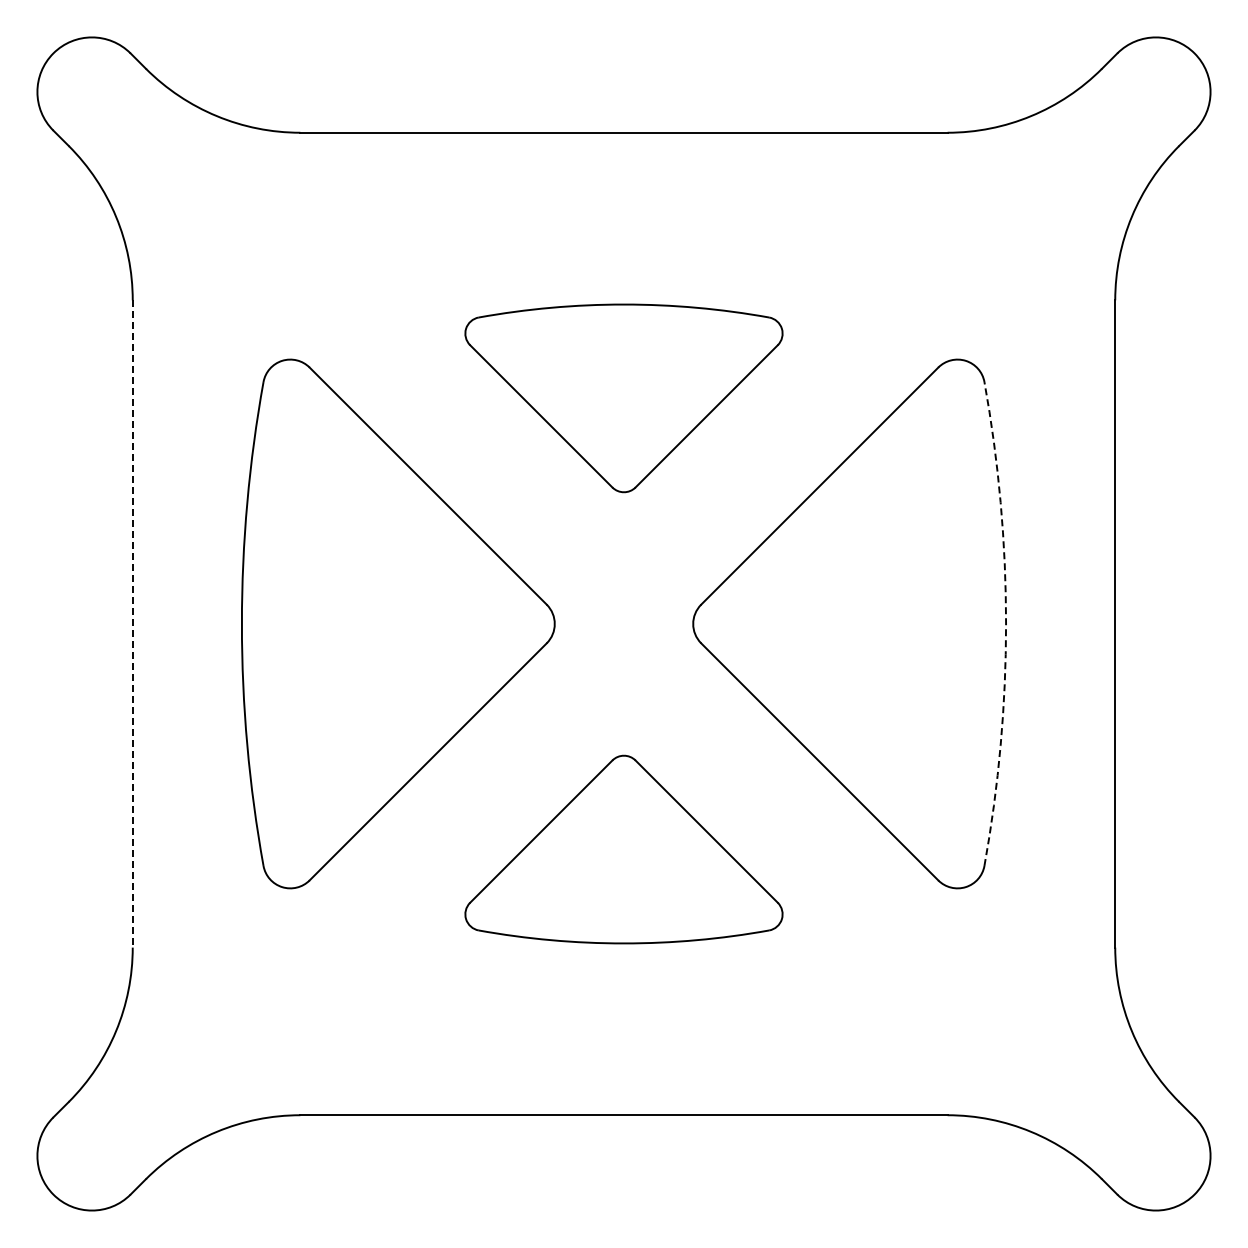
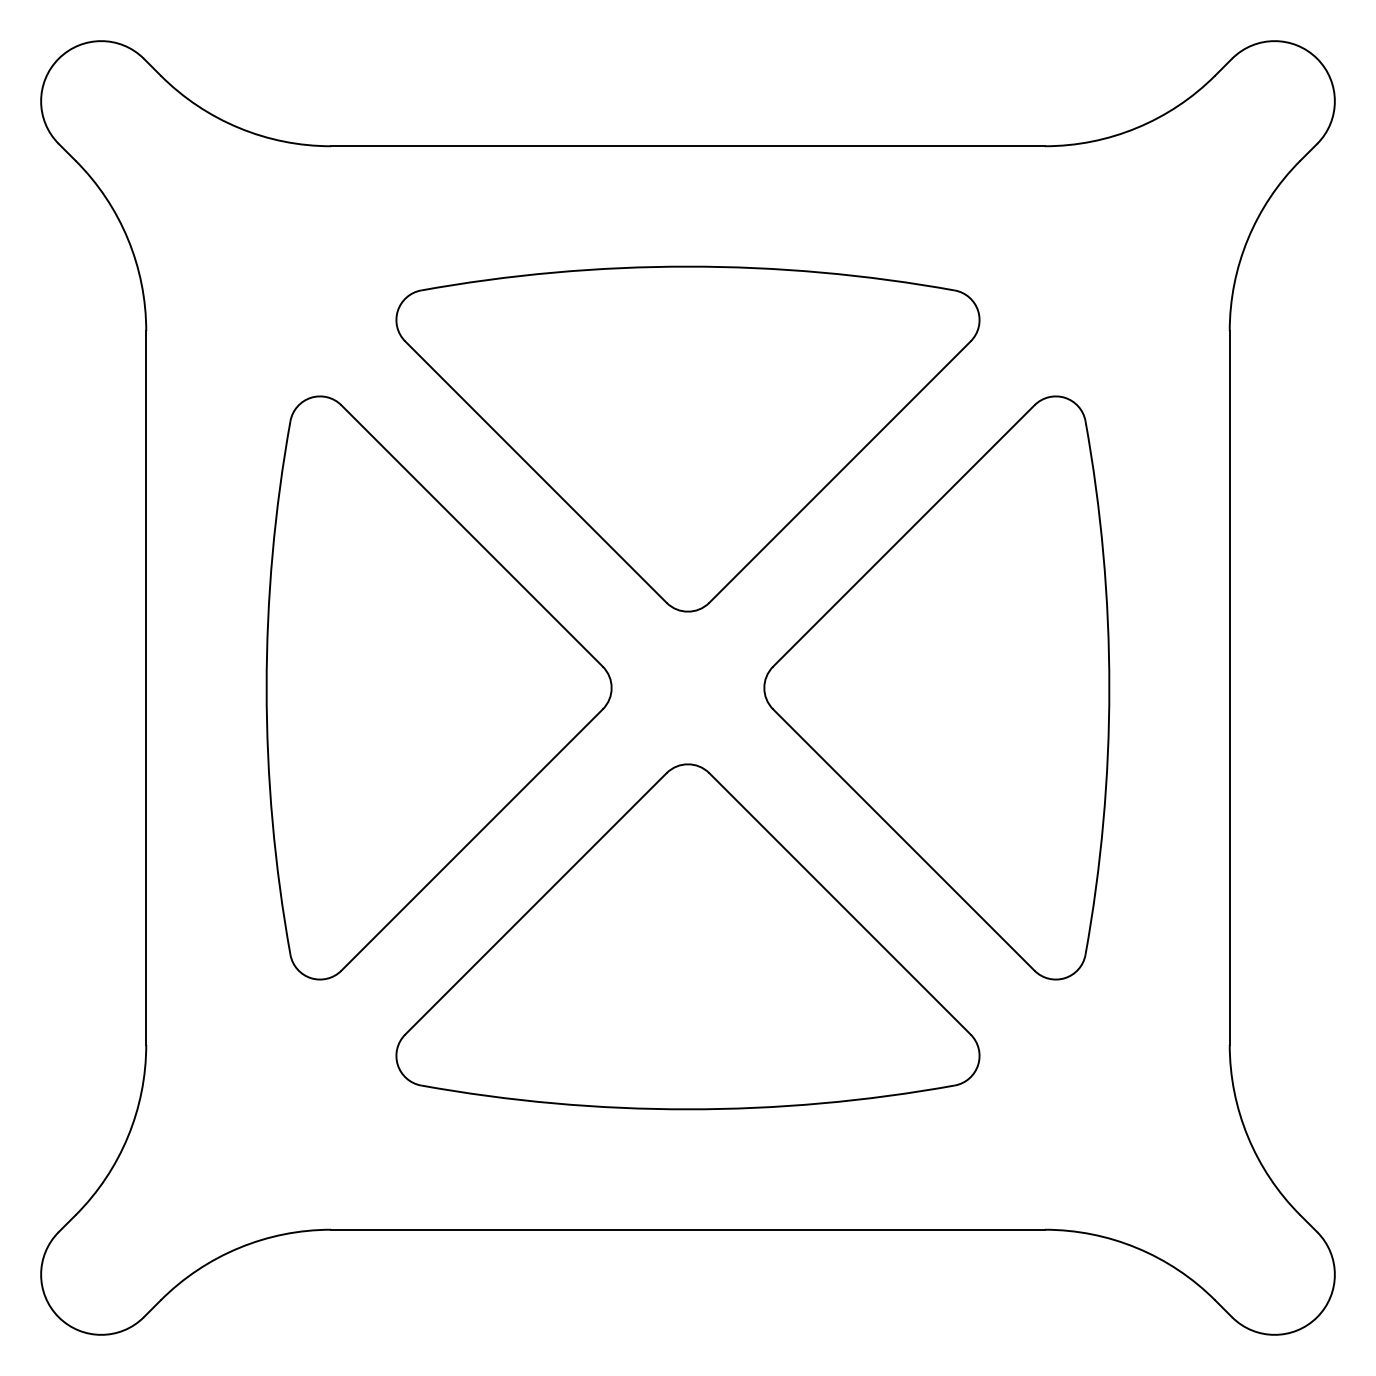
part: (623, 398) -> (687, 439), size x1.67
line: (132, 624) -> (145, 688), dashed -> solid
arc: (1006, 624) -> (1109, 688), dashed -> solid
part: (623, 849) -> (687, 936), size x1.67

